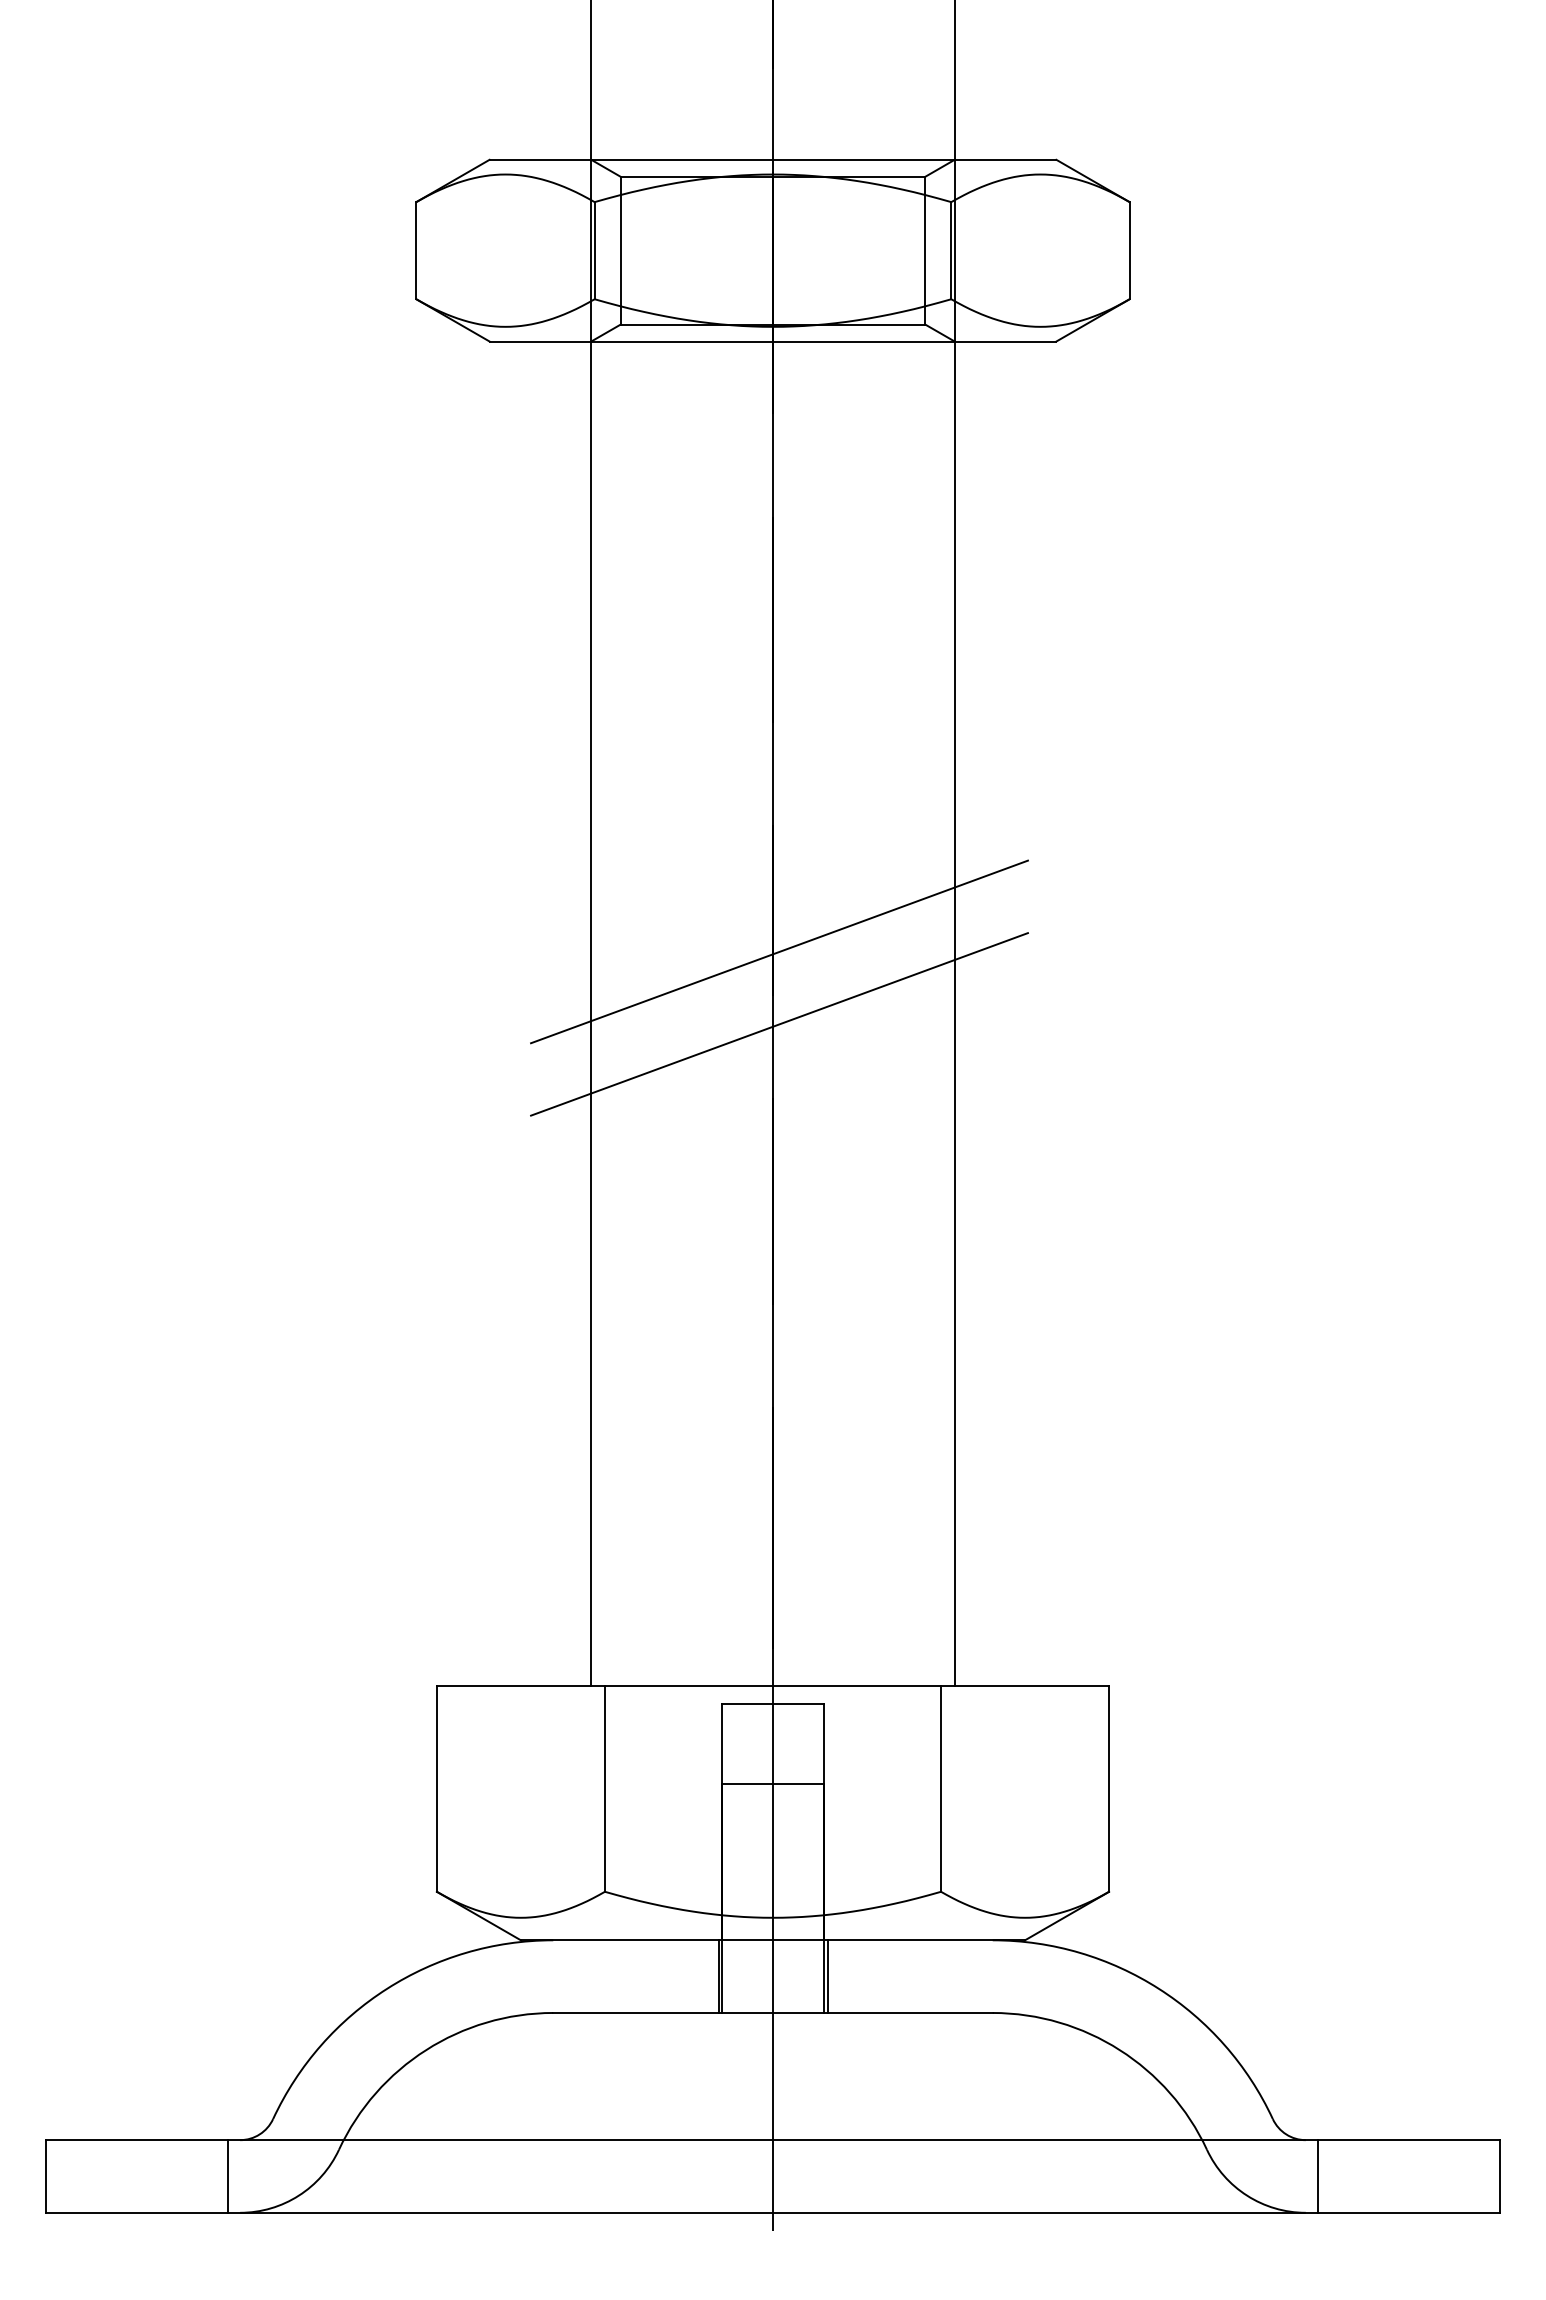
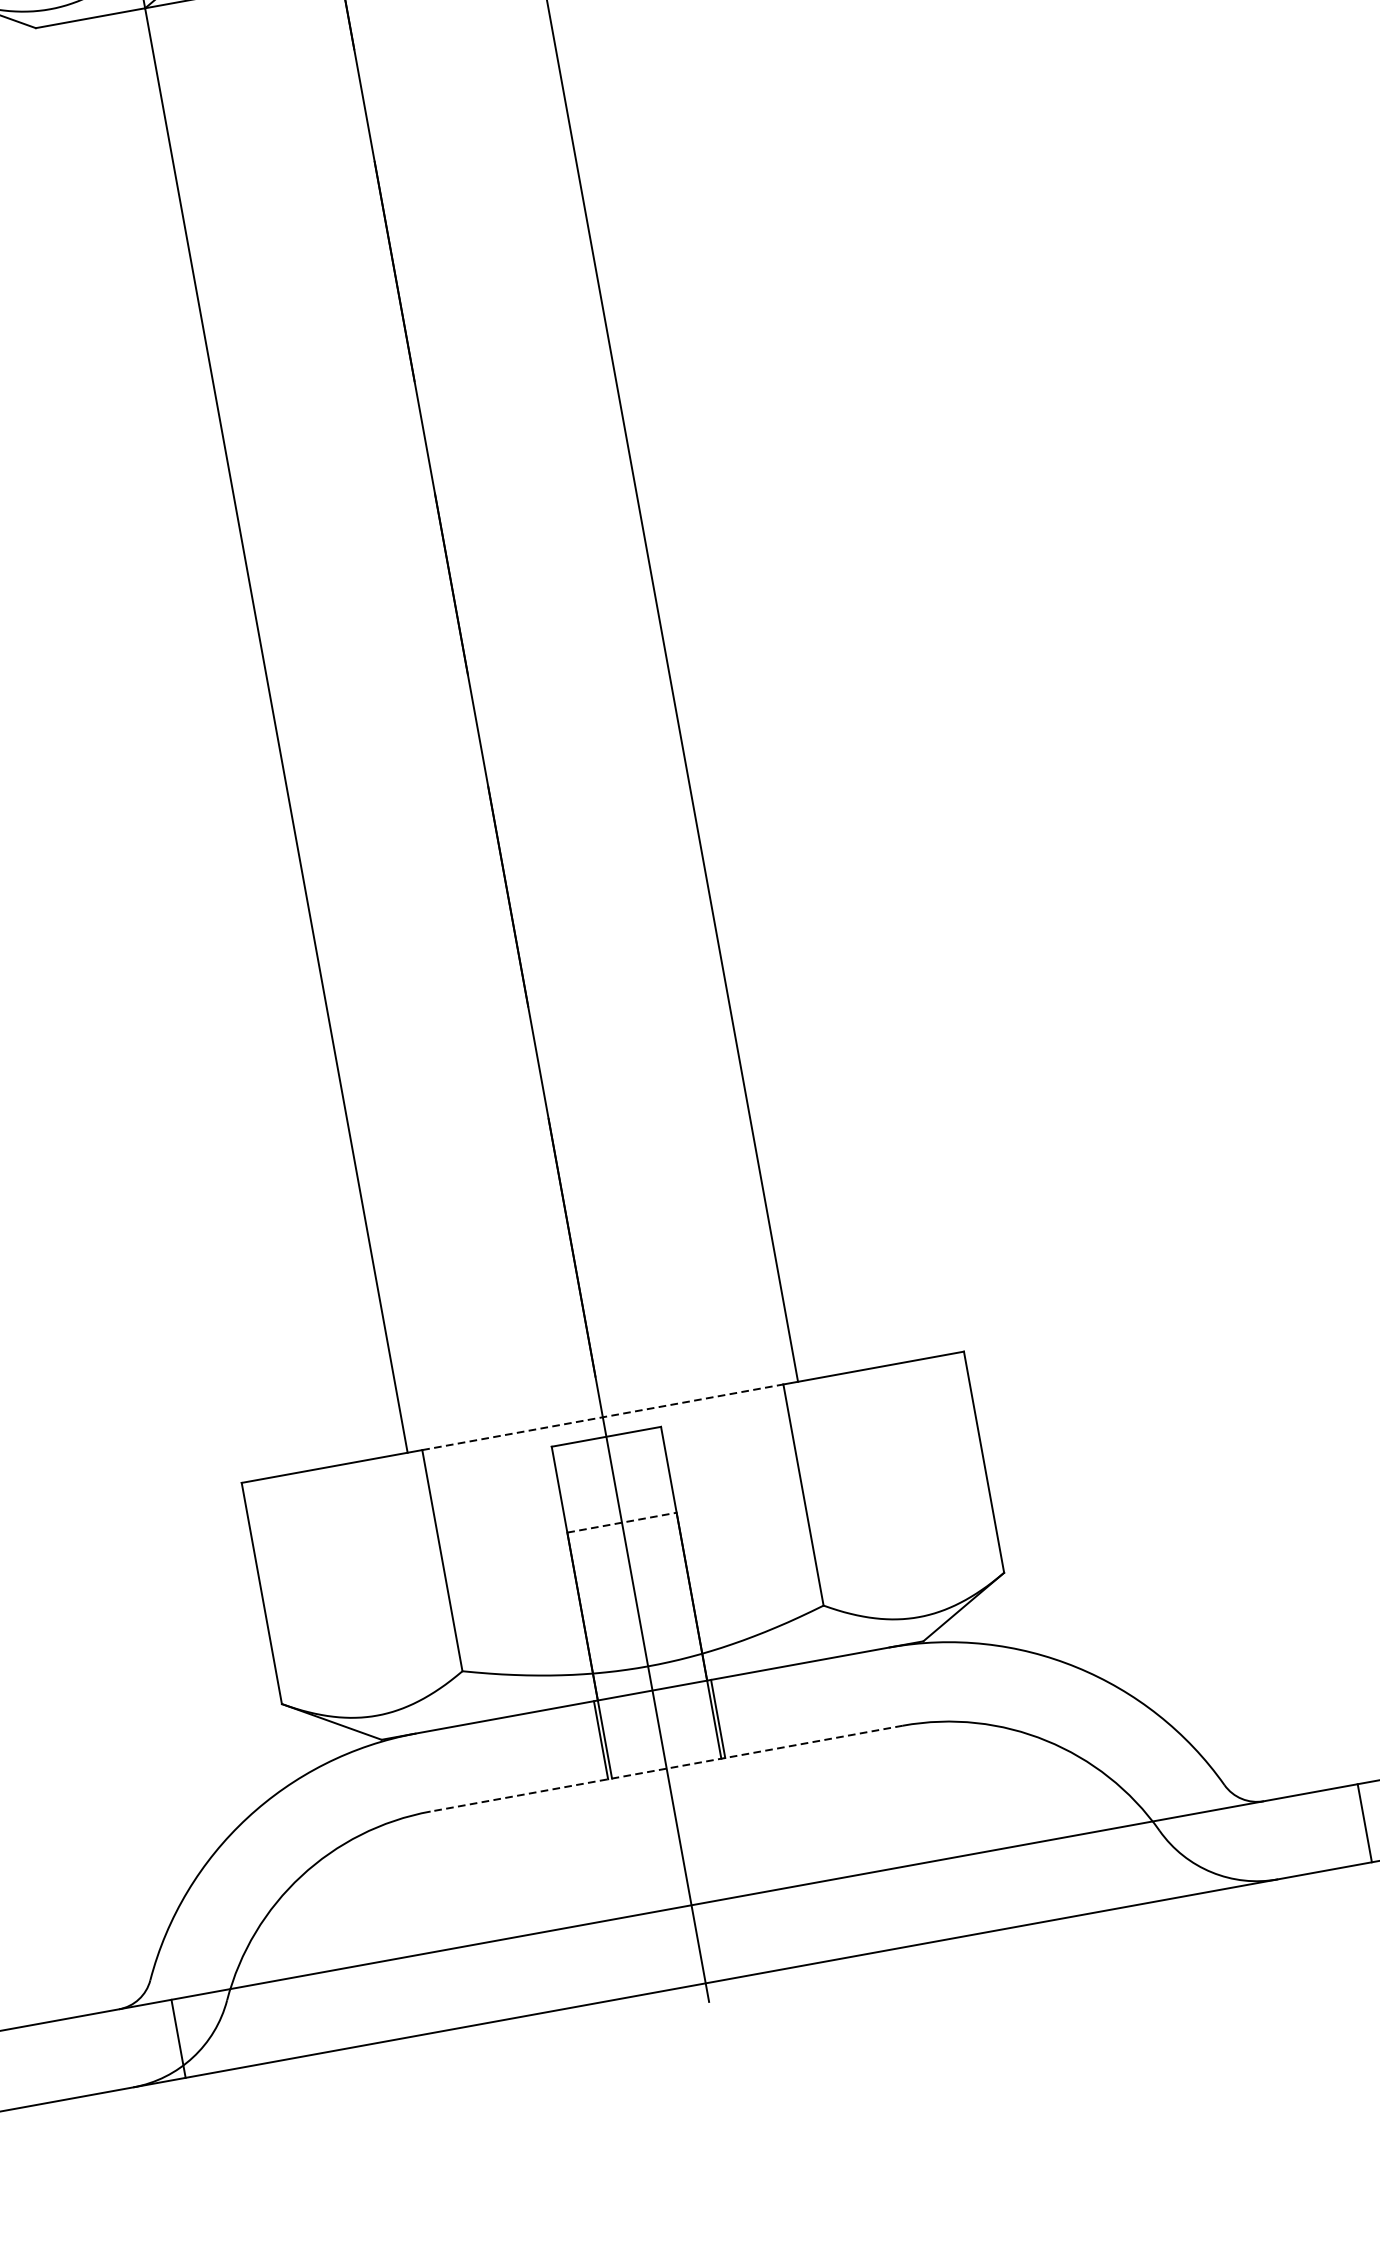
line: (779, 951) -> (466, 626), removed
line: (779, 1024) -> (480, 705), removed
line: (773, 1685) -> (603, 1416), solid -> dashed
line: (773, 1784) -> (622, 1523), solid -> dashed
line: (773, 2012) -> (667, 1768), solid -> dashed
line: (227, 2176) -> (178, 2038), moved
line: (1318, 2176) -> (1365, 1823), moved

